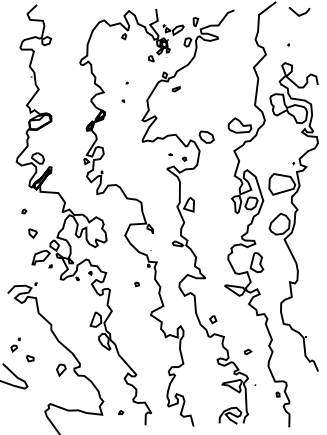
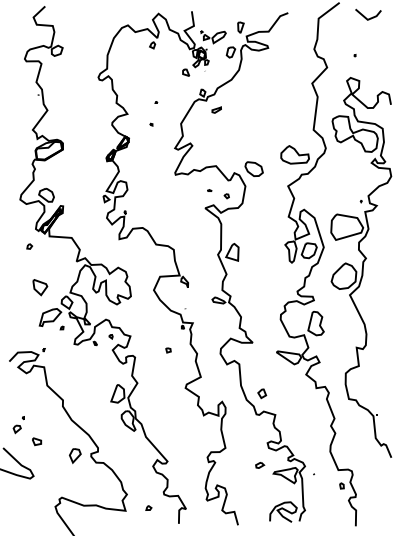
part: (24, 211) -> (29, 246), moved
part: (33, 233) -> (40, 287), size x1.43
part: (248, 351) -> (260, 465), moved

